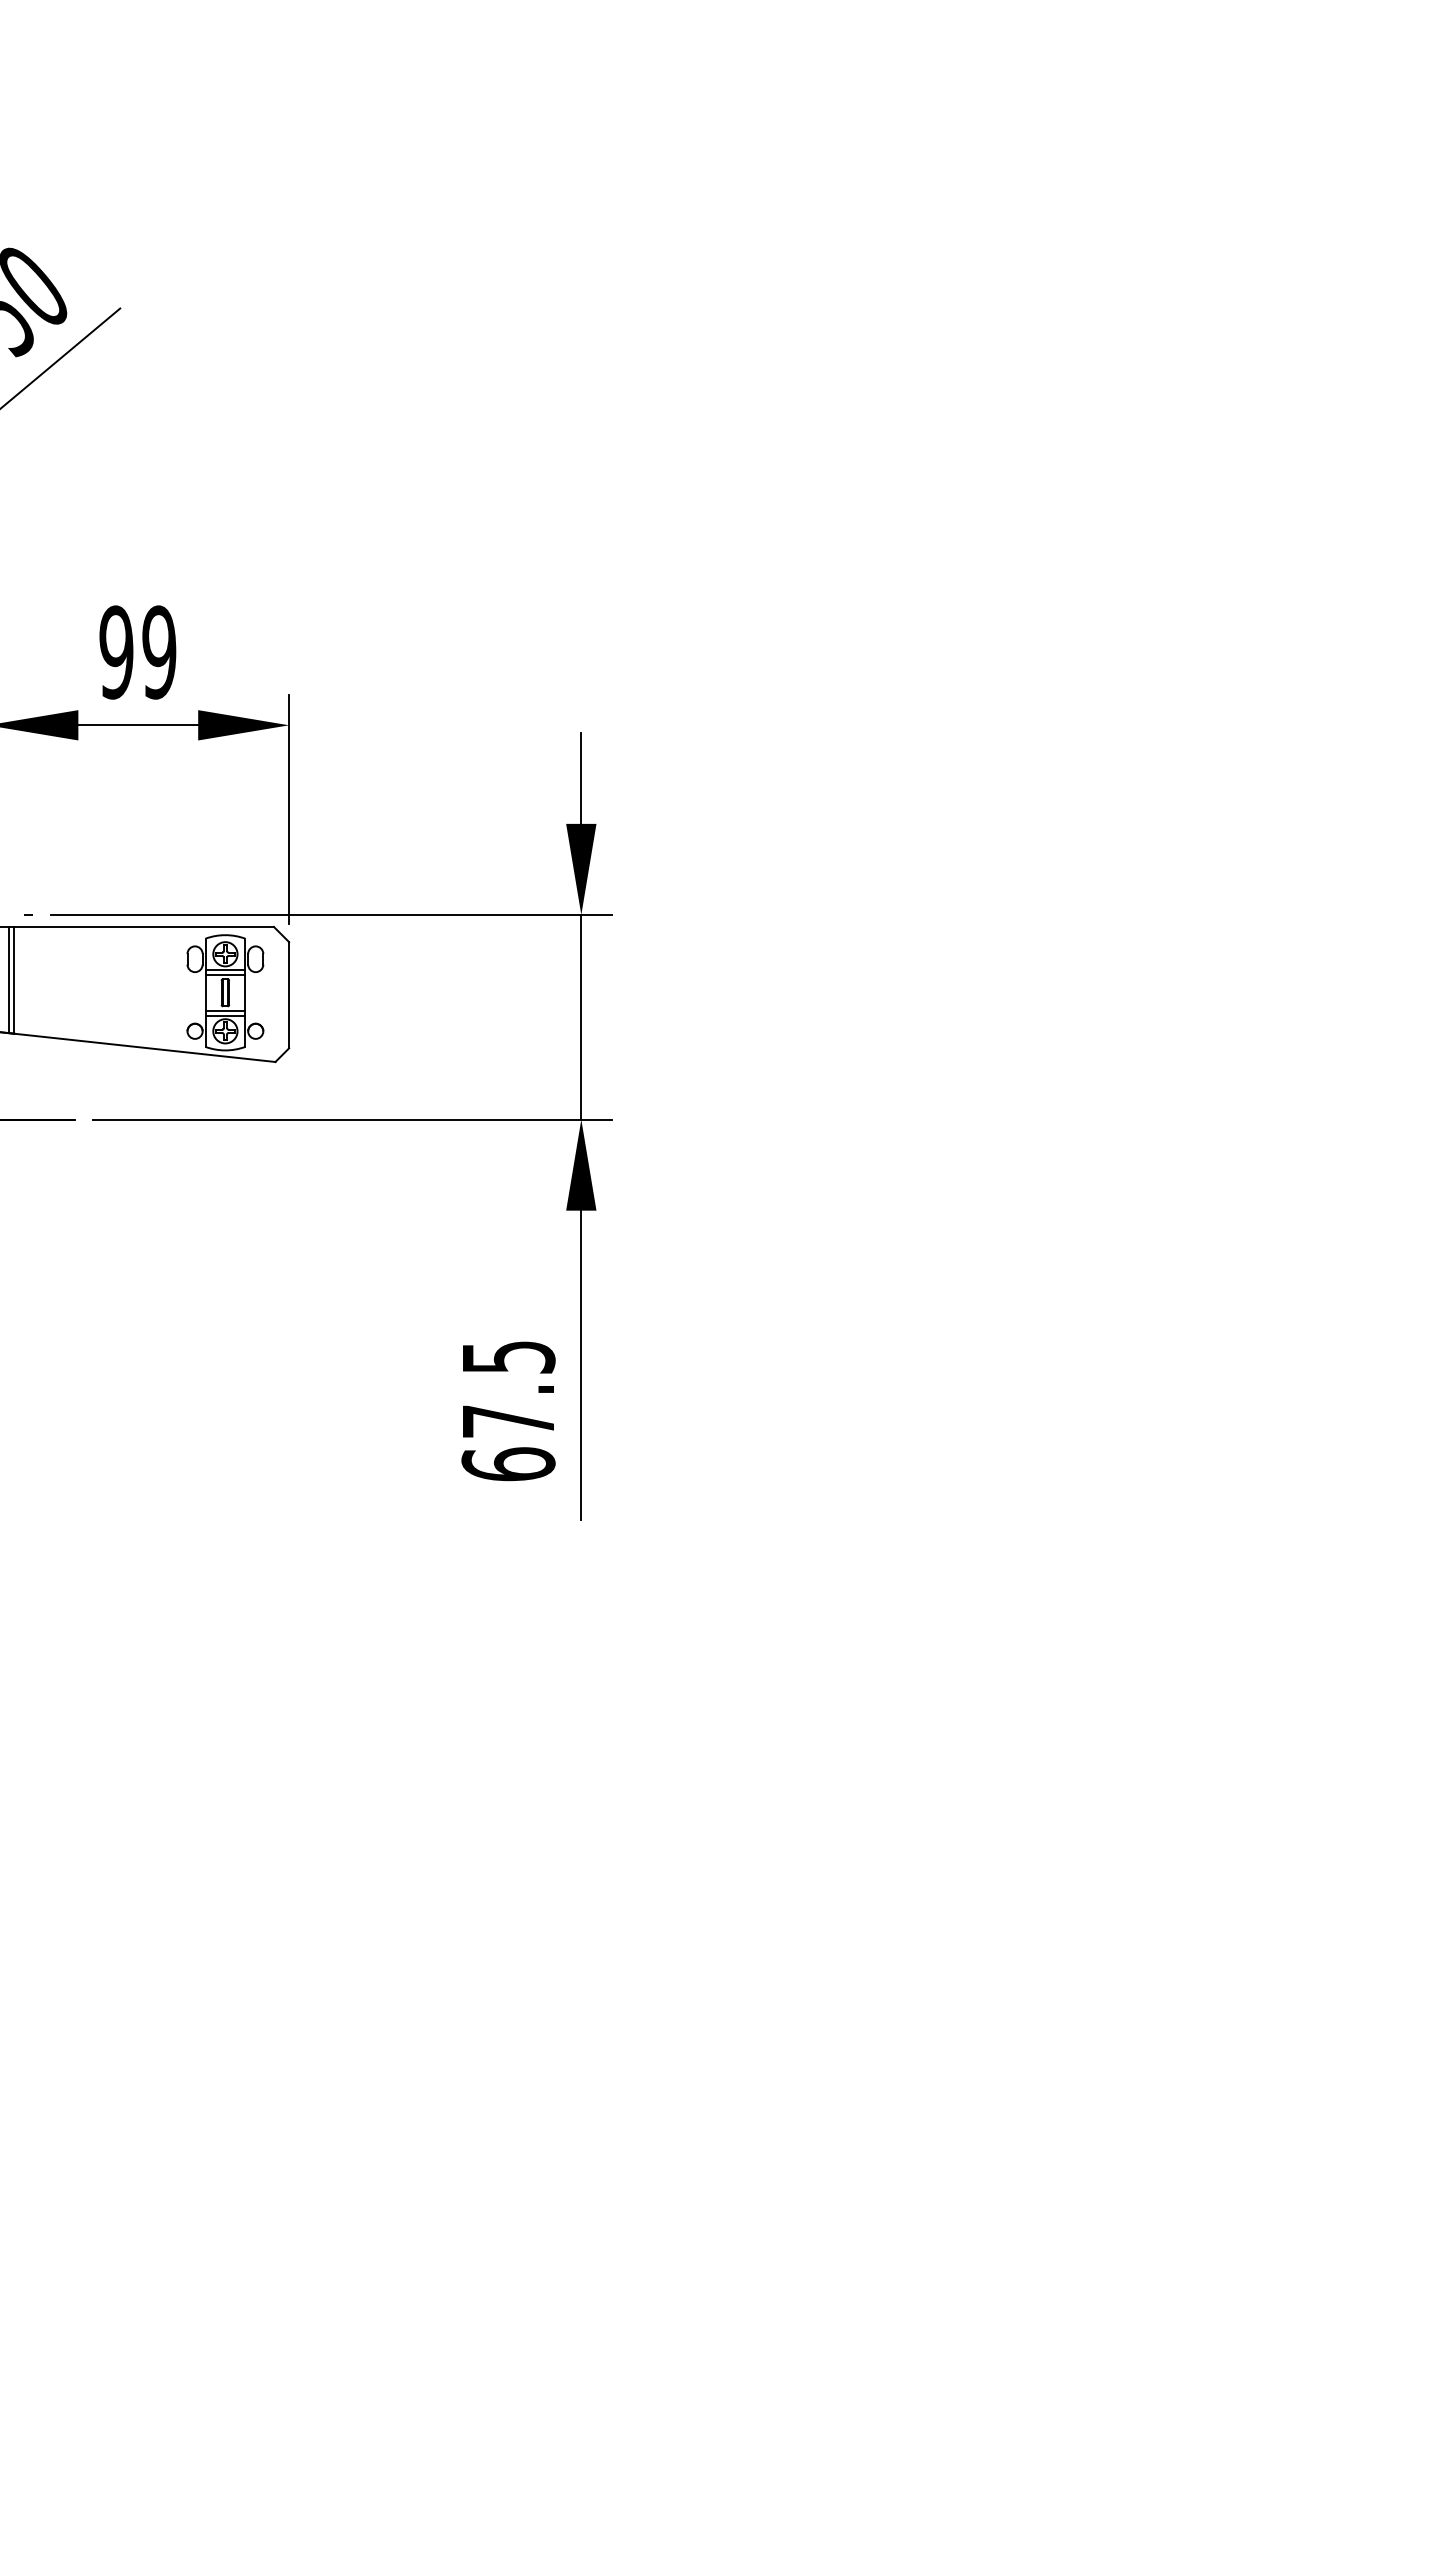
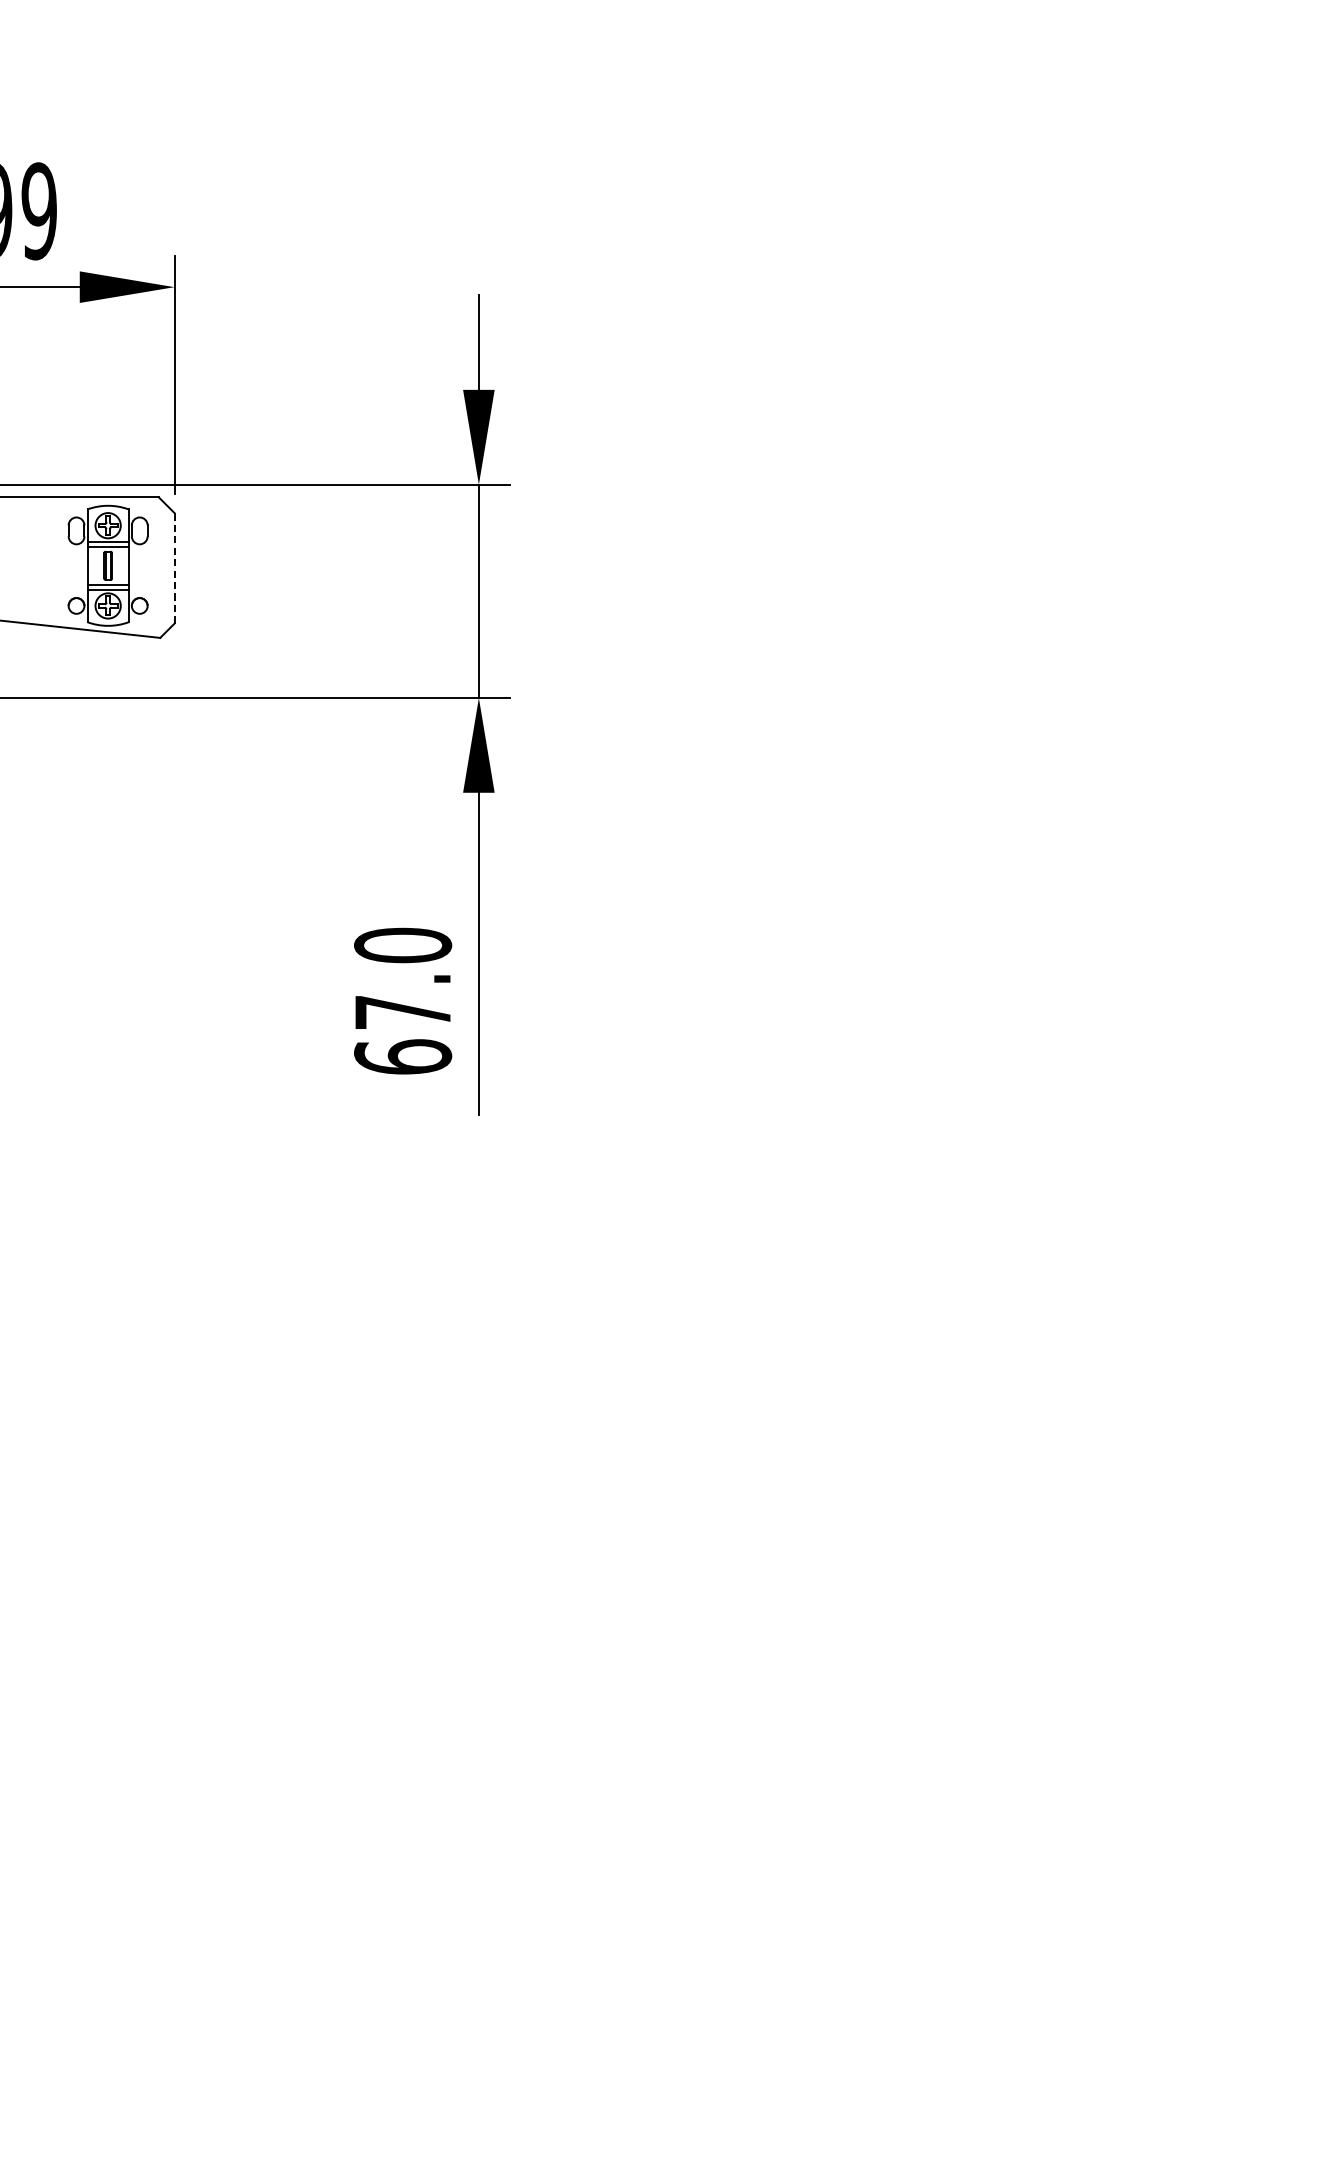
line: (289, 994) -> (174, 567), solid -> dashed
text: (508, 1357) -> (403, 945), 67.5 -> 67.0

